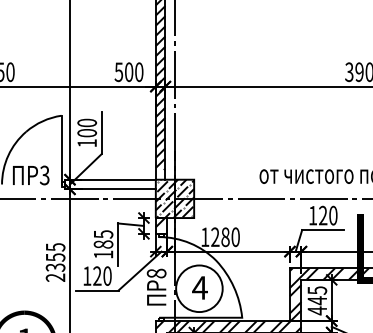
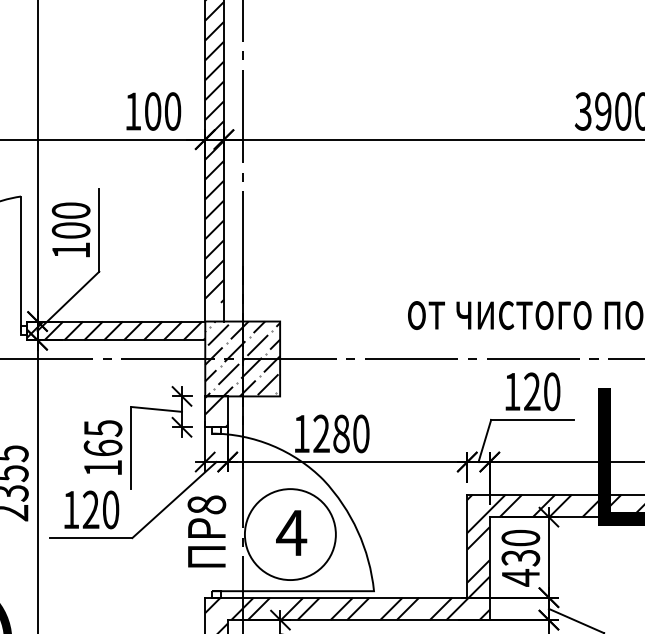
text: (118, 72) -> (132, 112), 500 -> 100
hatch: (109, 184) -> (114, 330), added
text: (103, 244) -> (103, 448), 185 -> 165
text: (317, 295) -> (521, 547), 445 -> 430

